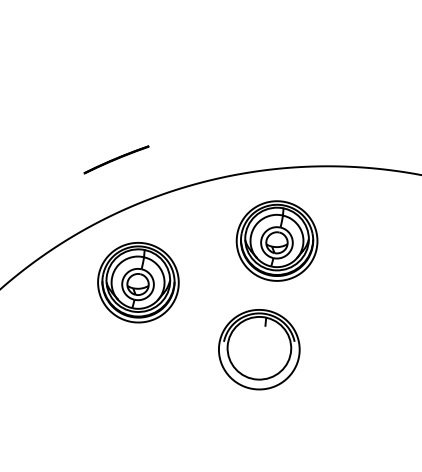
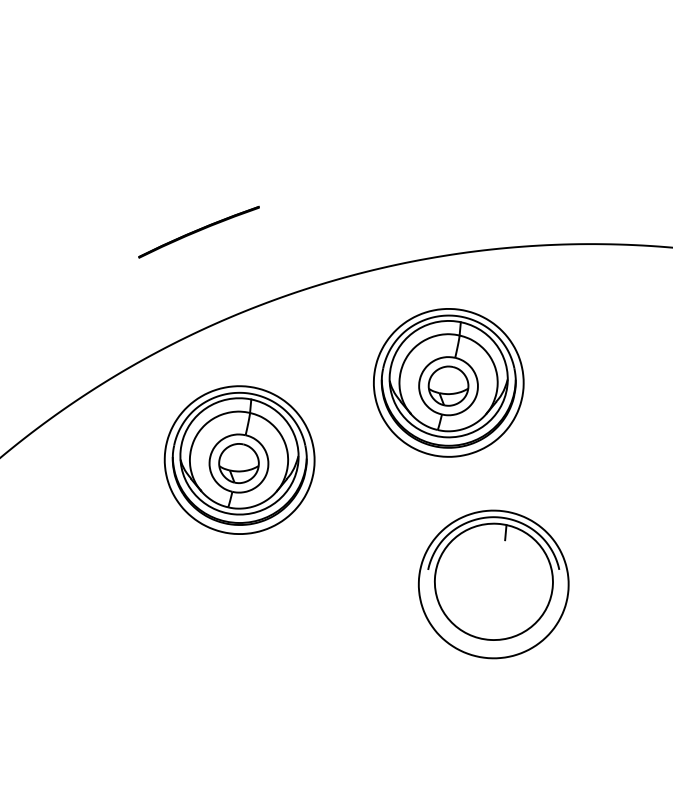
part: (276, 240) -> (447, 381), moved
part: (259, 349) -> (494, 584), moved

